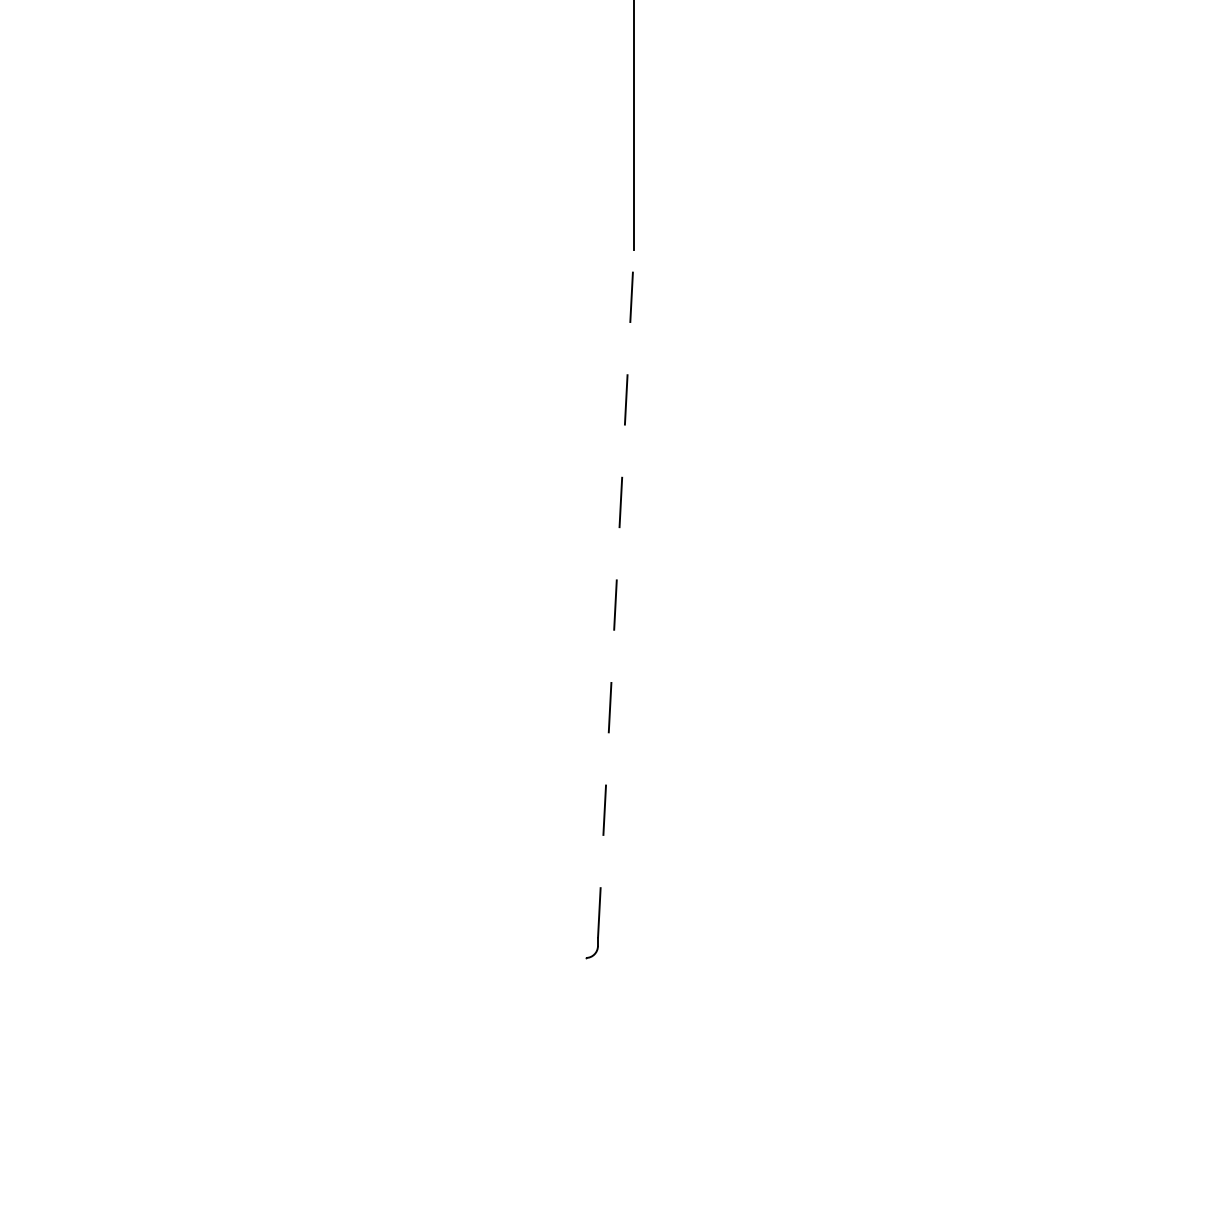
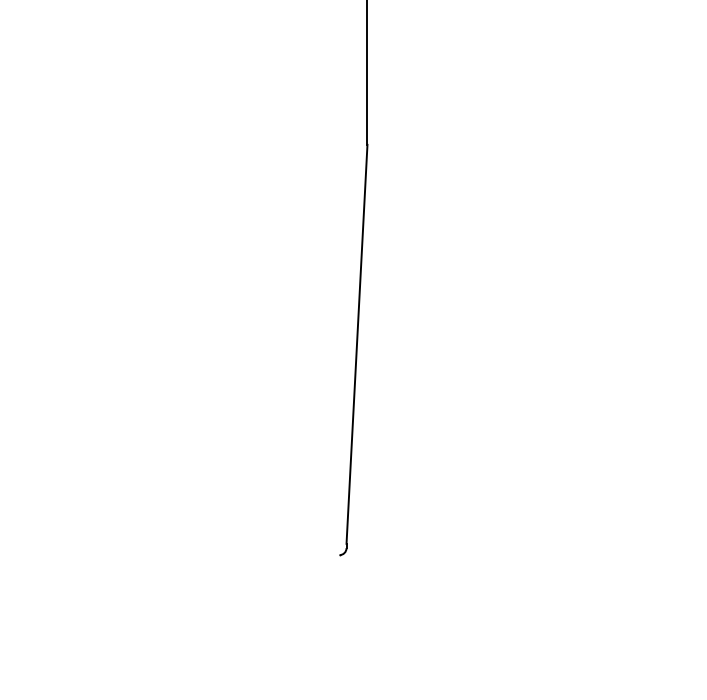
line: (616, 594) -> (357, 344), dashed -> solid

